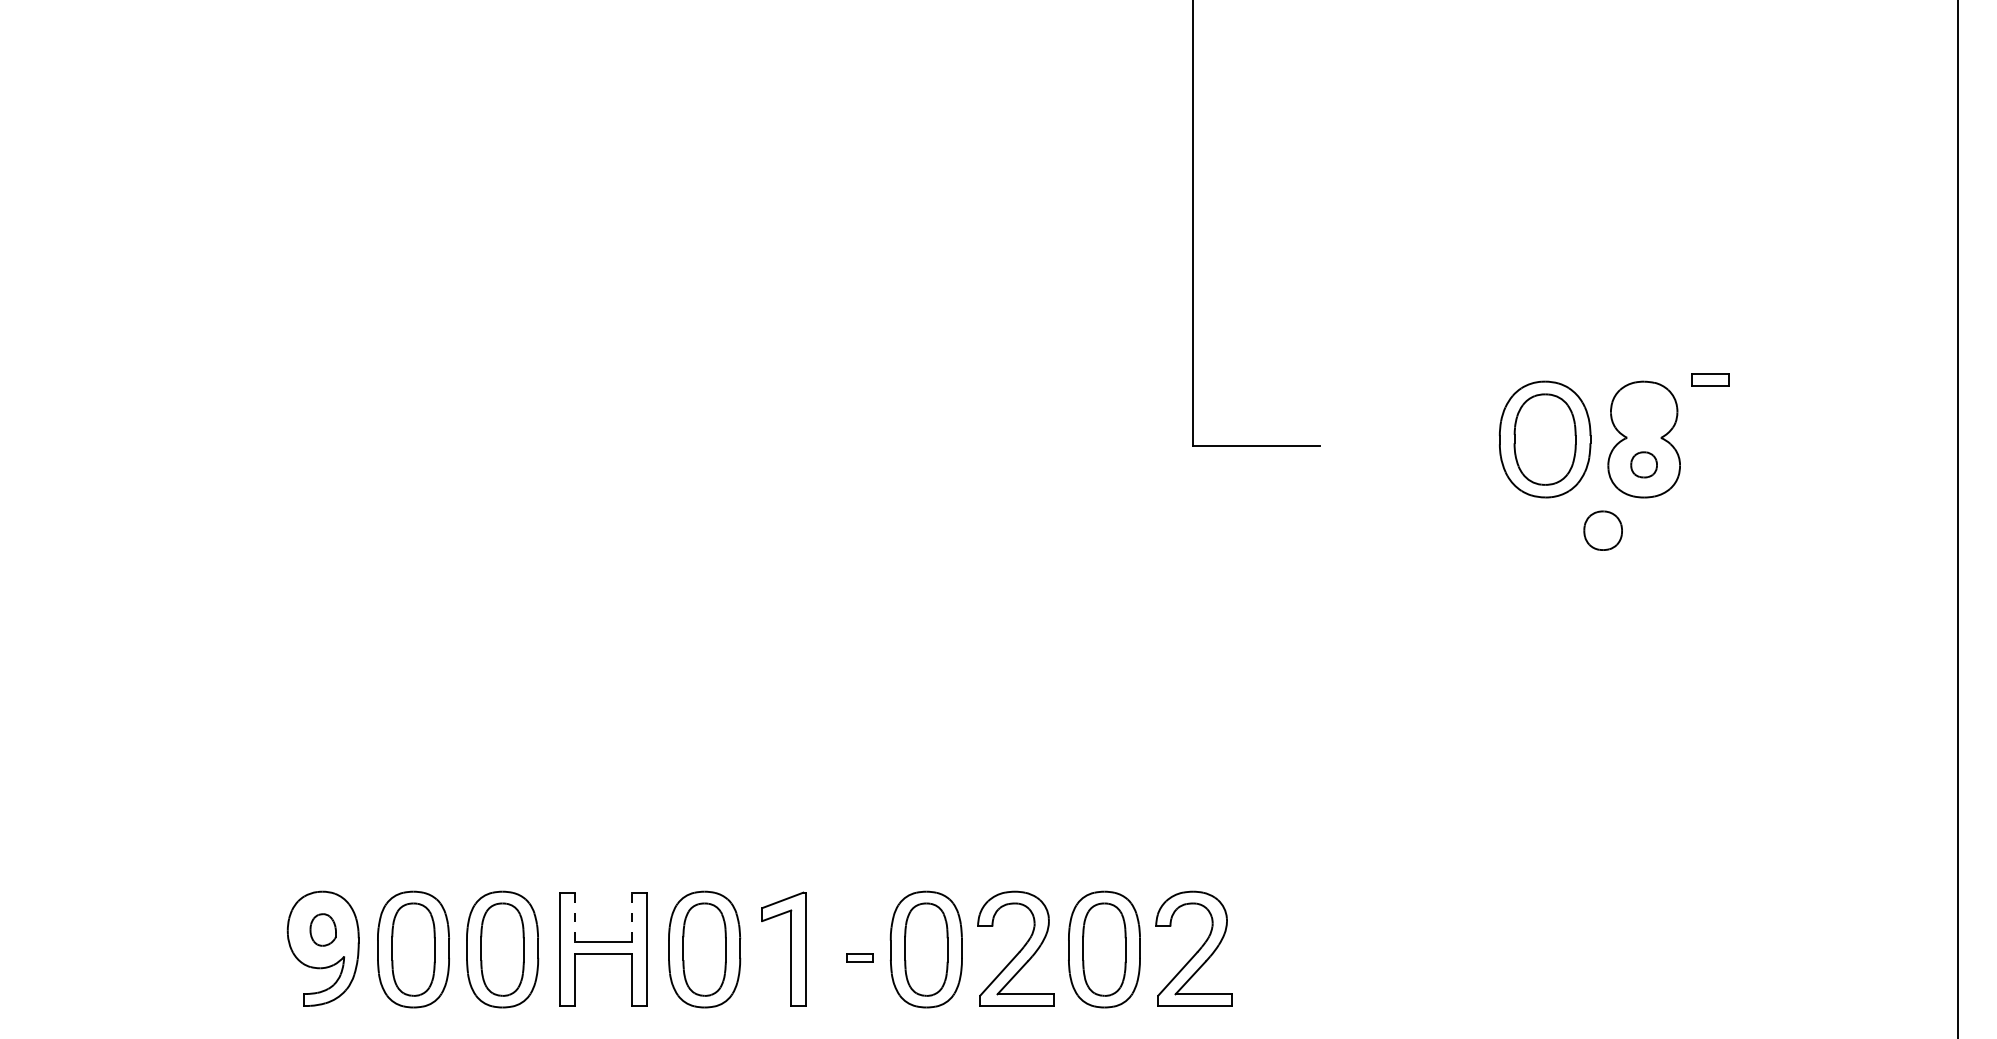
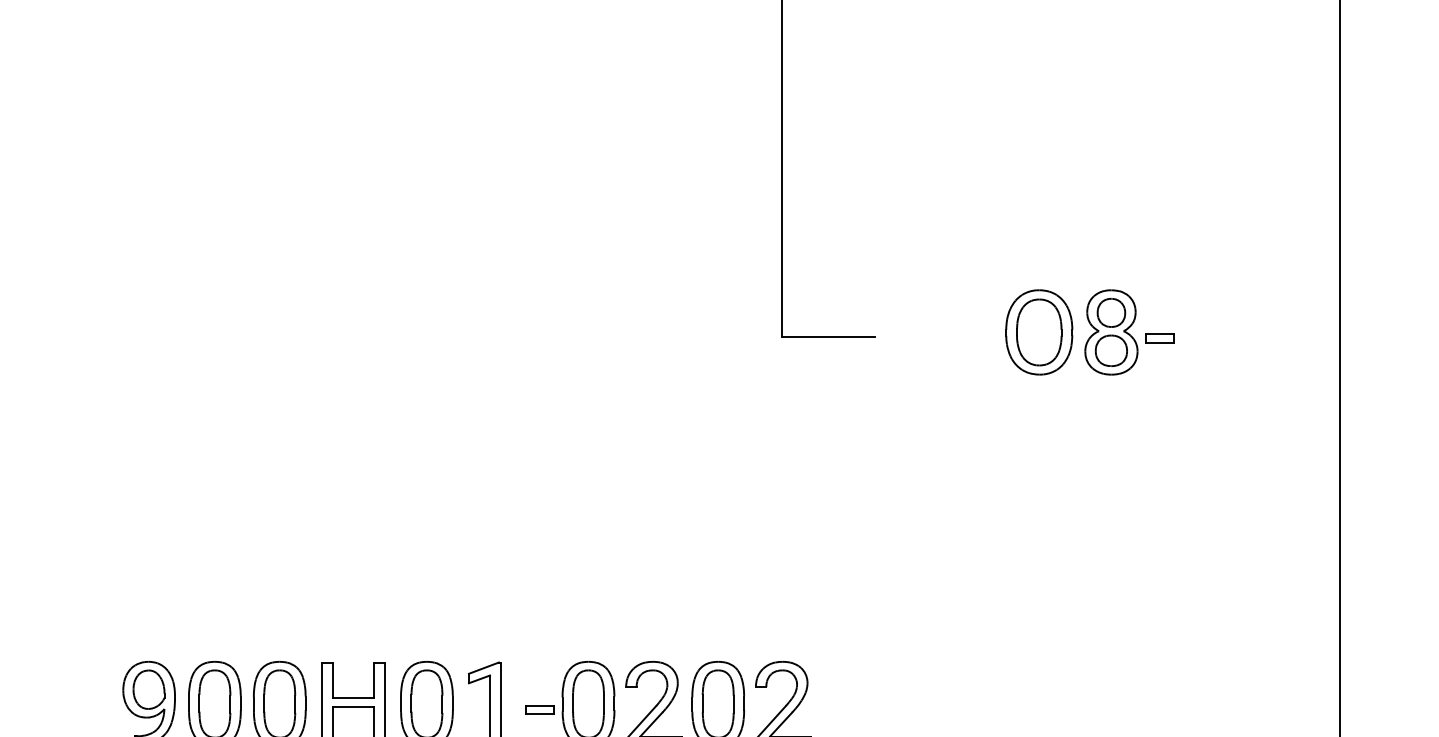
part: (1710, 379) -> (1159, 338), moved
part: (1643, 464) -> (1110, 350), size x1.67
part: (1602, 530) -> (1110, 312), moved
line: (631, 917) -> (373, 680), dashed -> solid
line: (575, 918) -> (332, 681), dashed -> solid
part: (323, 929) -> (149, 689), size x1.67
part: (859, 957) -> (539, 709), size x1.43

